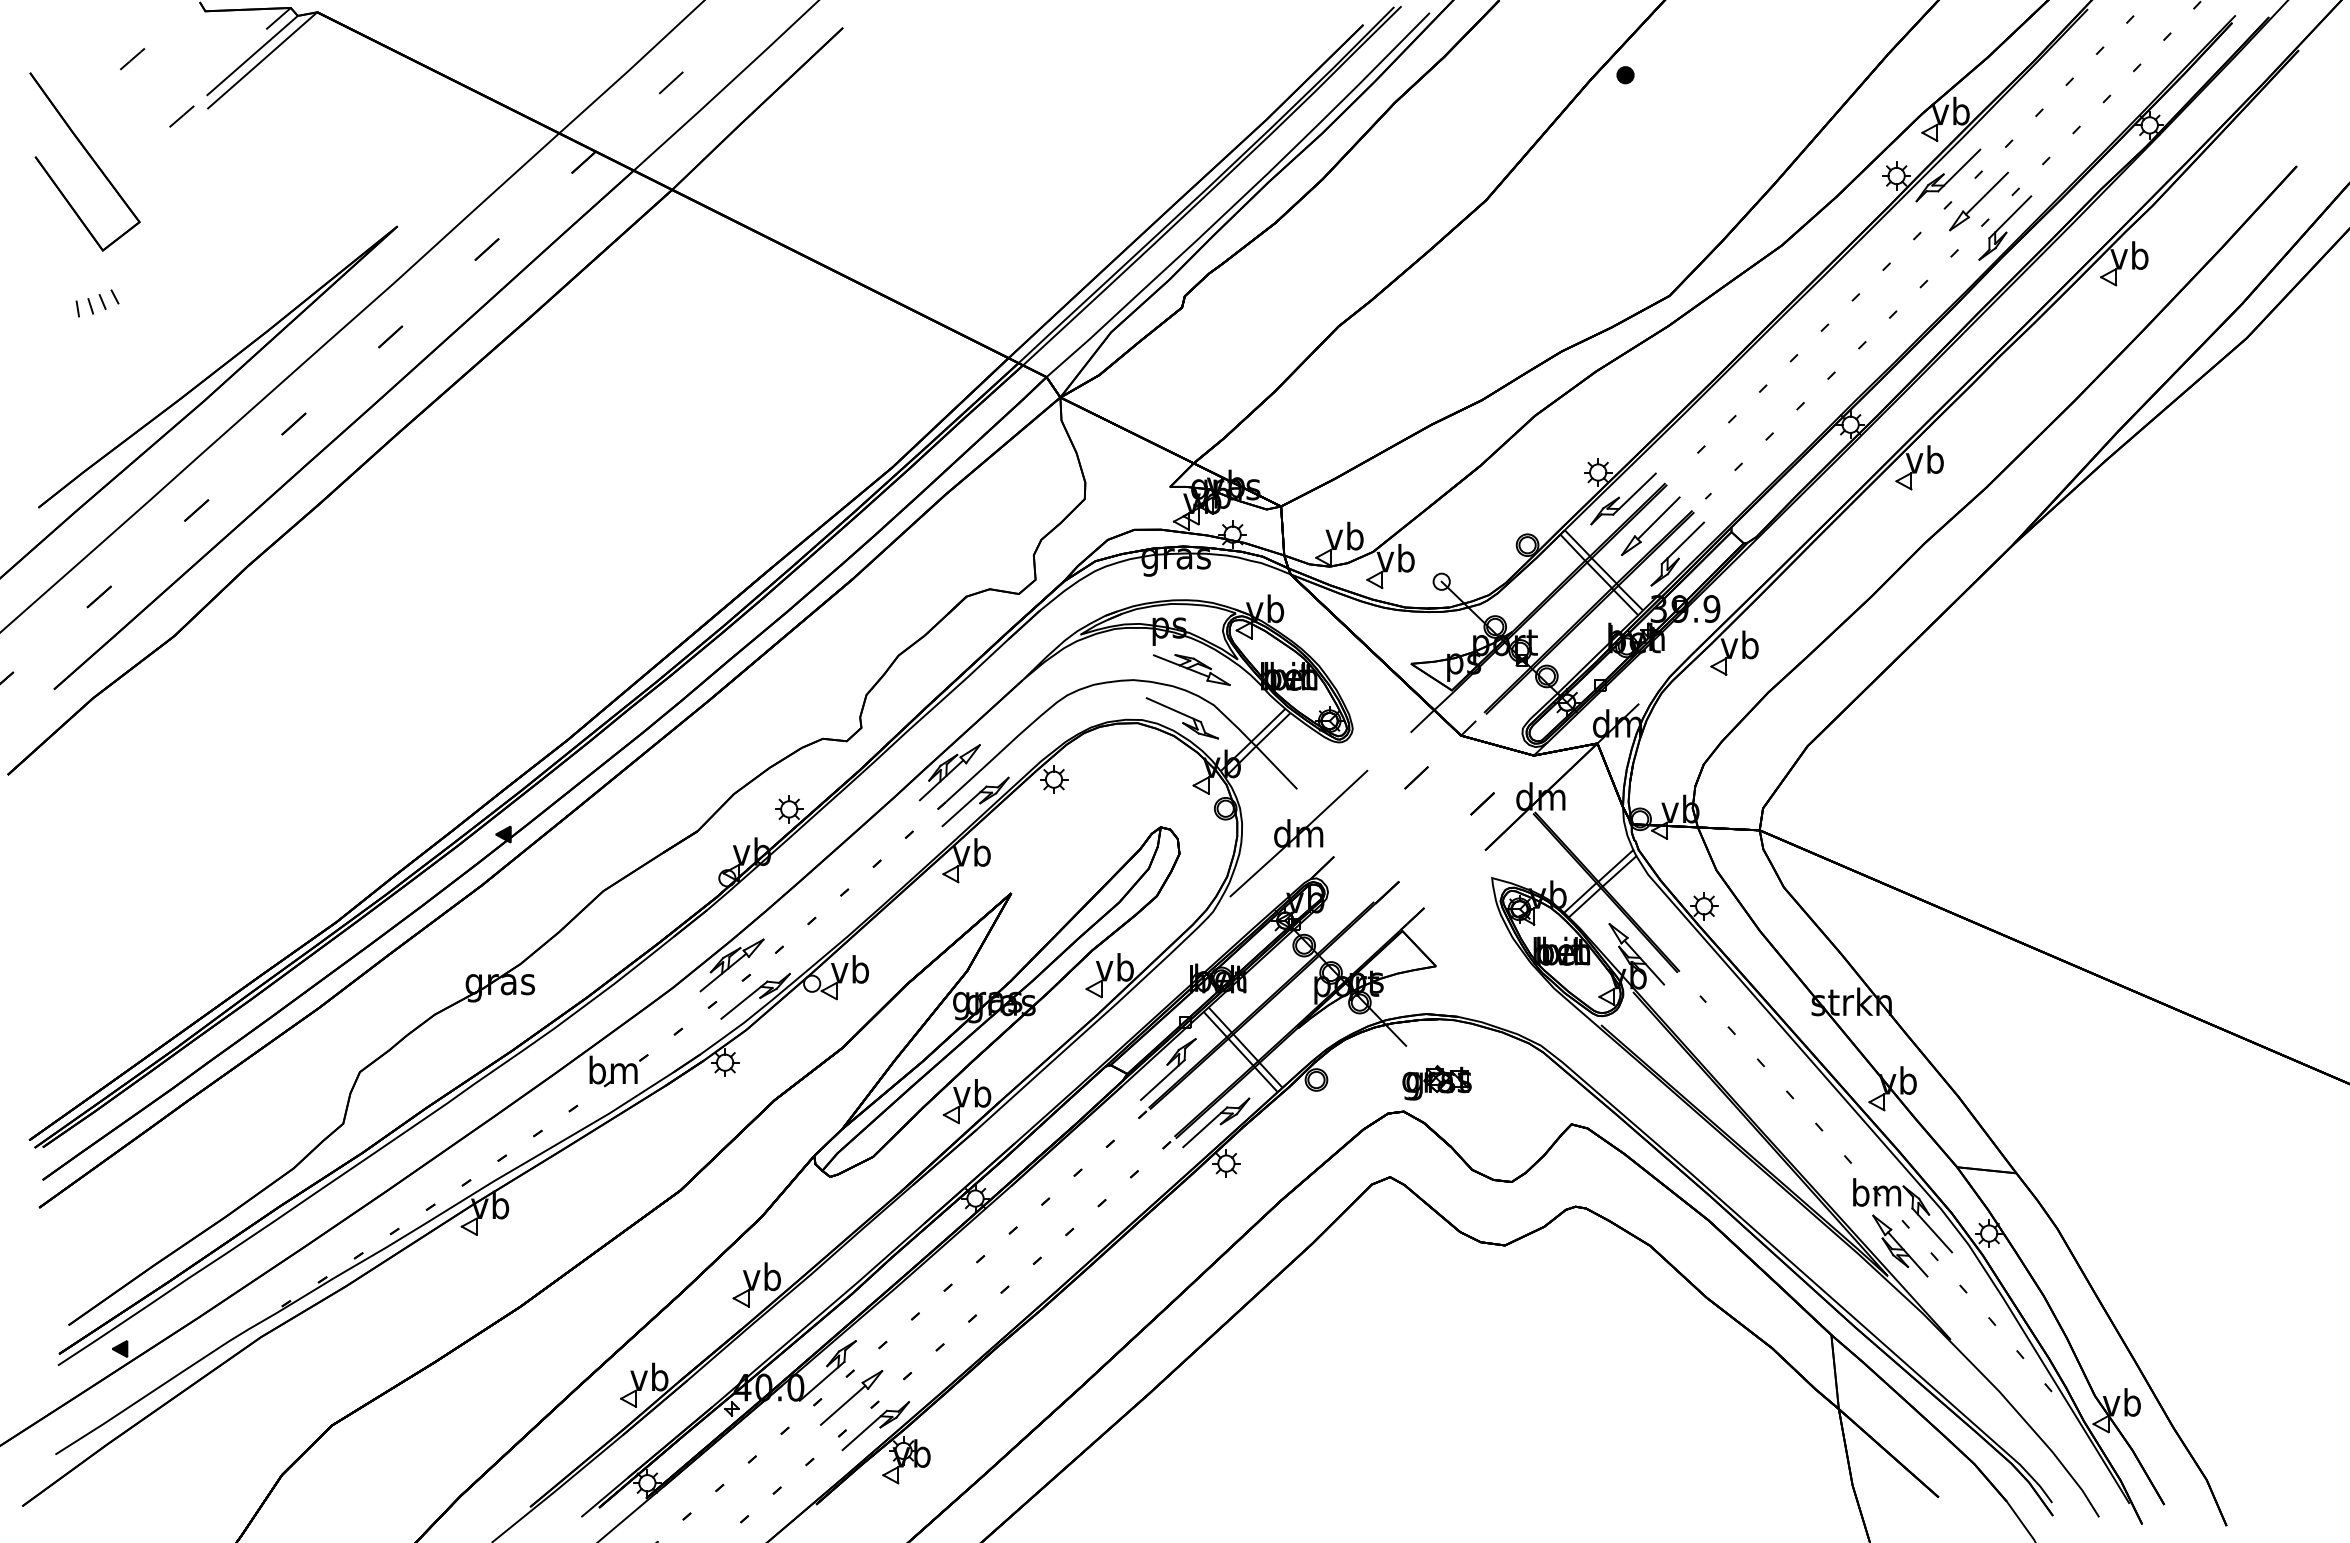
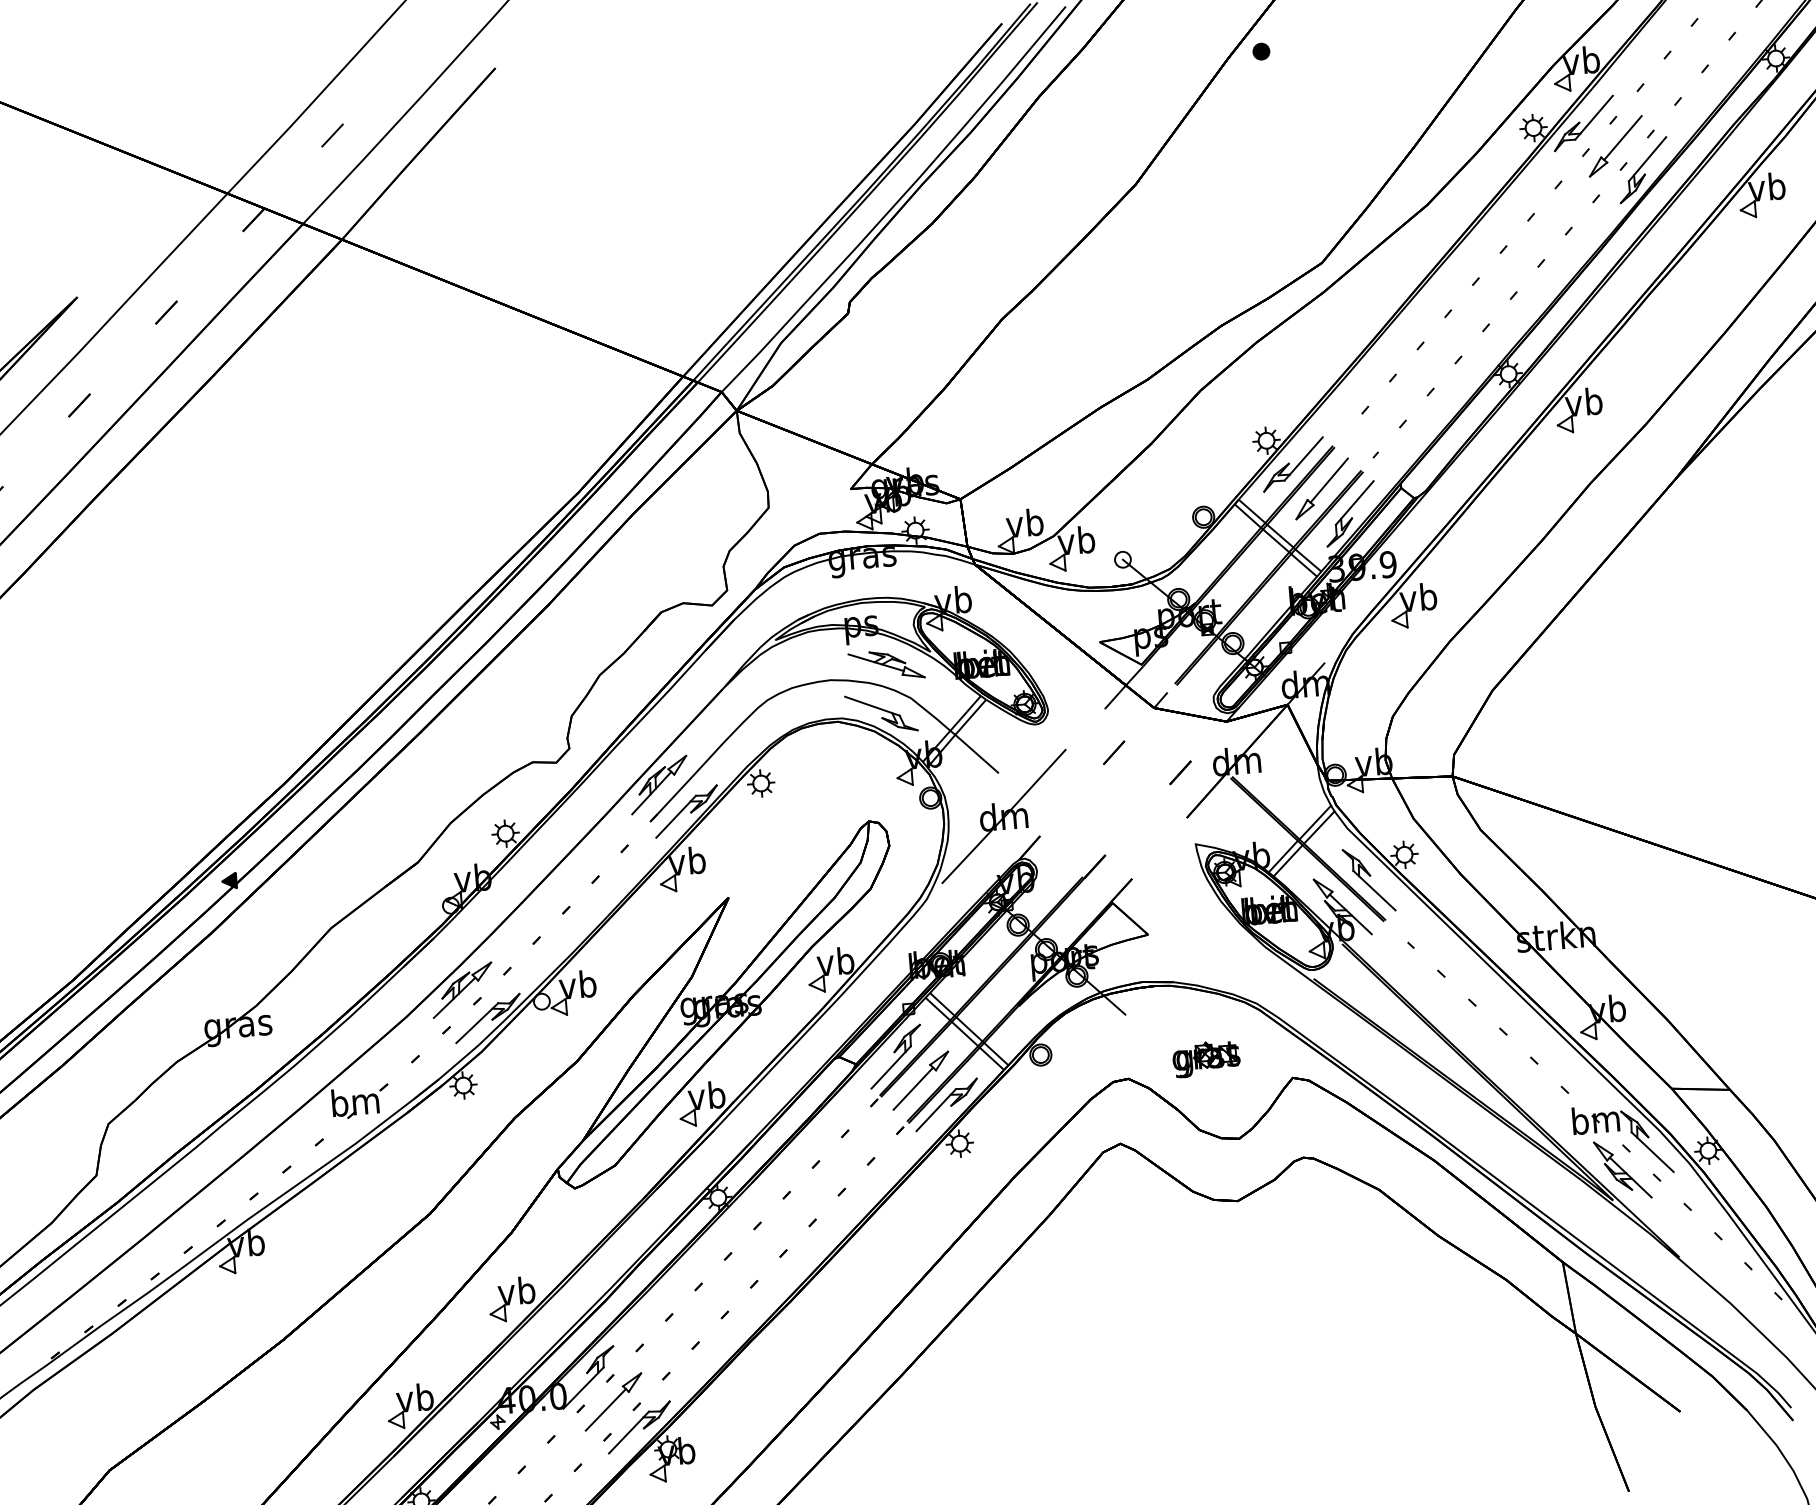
part: (1665, 929) -> (1368, 880), added
part: (1436, 1082) -> (1205, 1058), moved
part: (1191, 1095) -> (920, 1080), added

